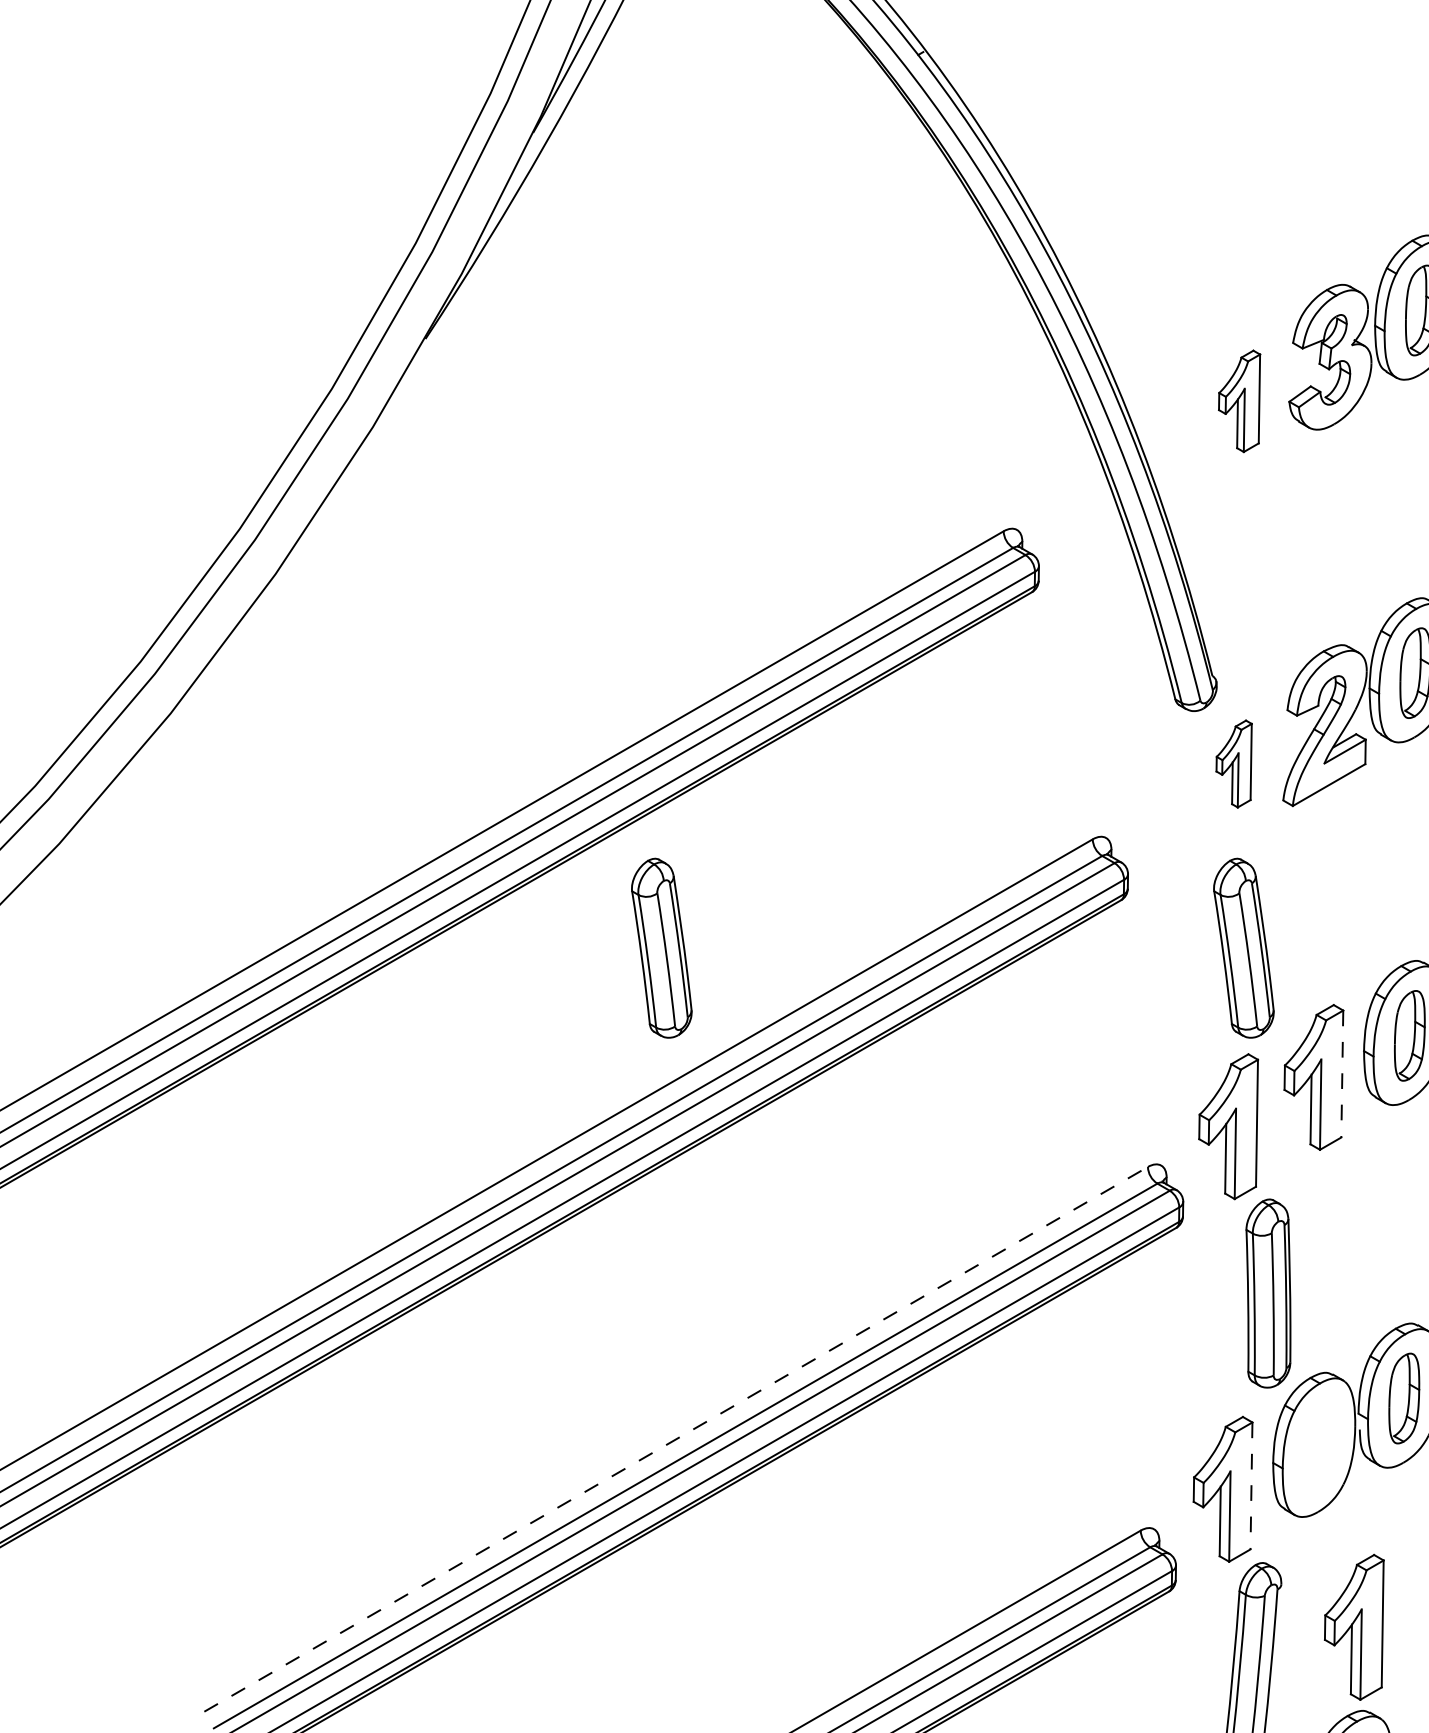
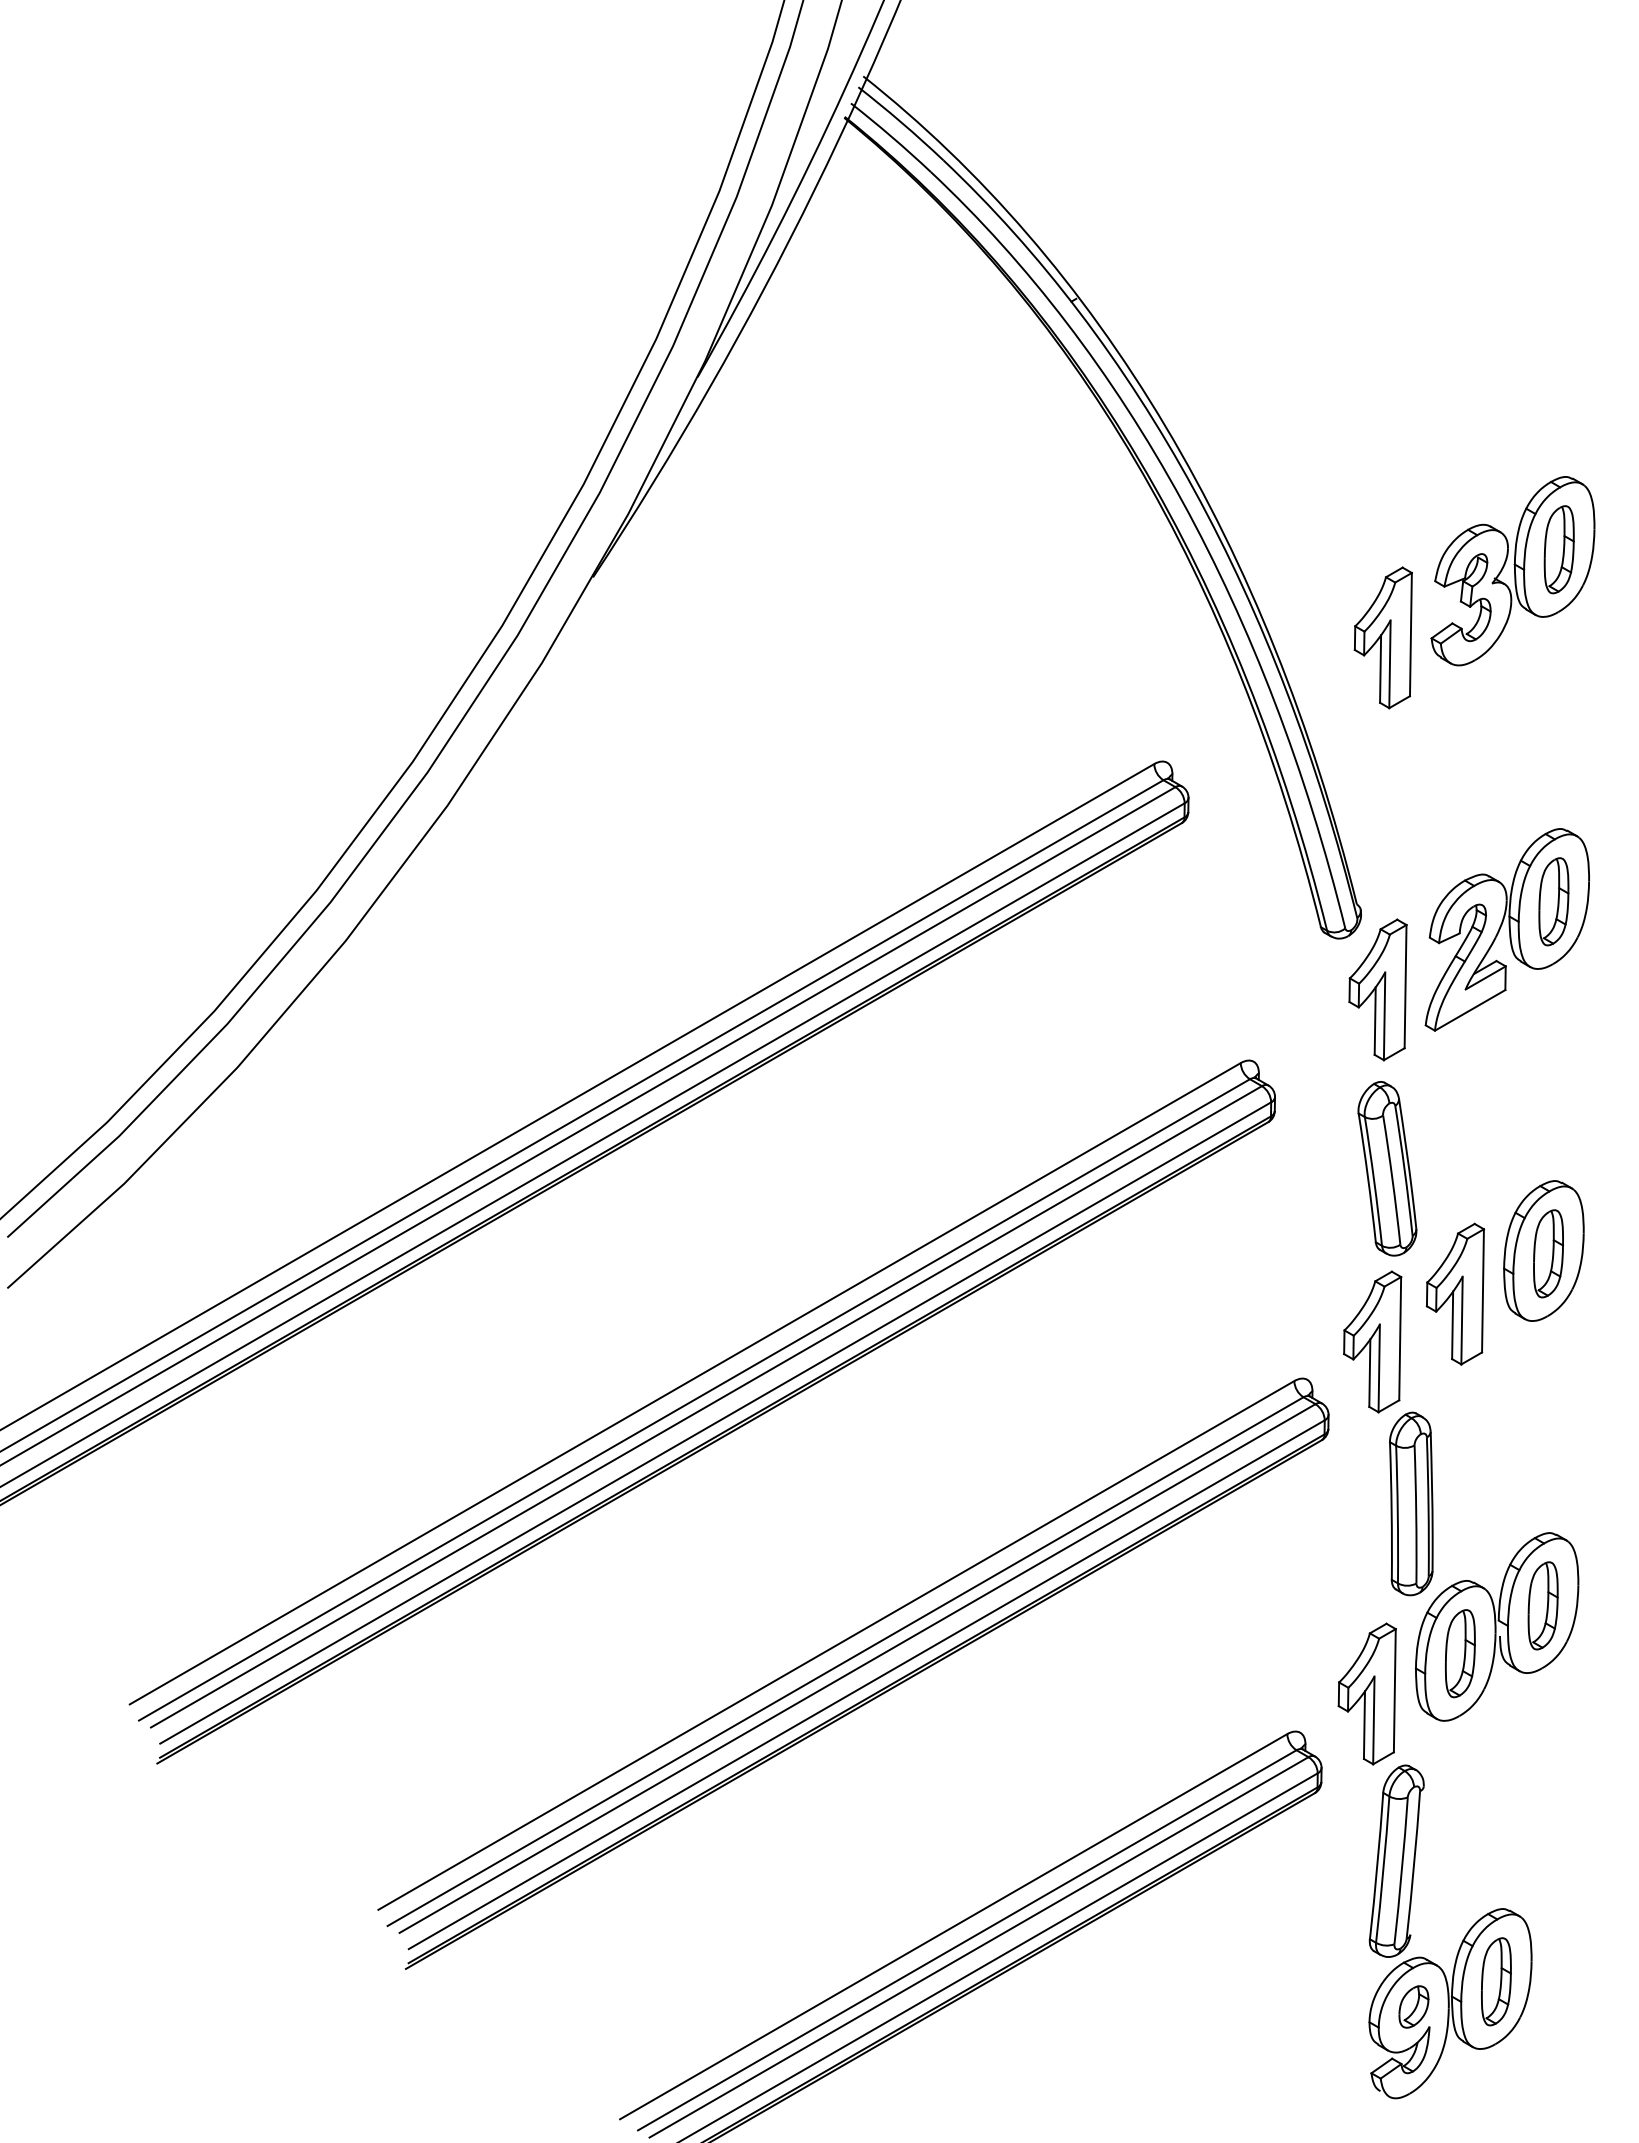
part: (1238, 400) -> (1382, 637), size x1.43
part: (1233, 763) -> (1377, 989), size x1.67
part: (661, 947) -> (822, 1168), removed
line: (1341, 1073) -> (1482, 1290), dashed -> solid
line: (676, 1439) -> (836, 1645), dashed -> solid
part: (1318, 1447) -> (1459, 1653), added
line: (1251, 1485) -> (1394, 1690), dashed -> solid
part: (1354, 1626) -> (1494, 1827), removed

